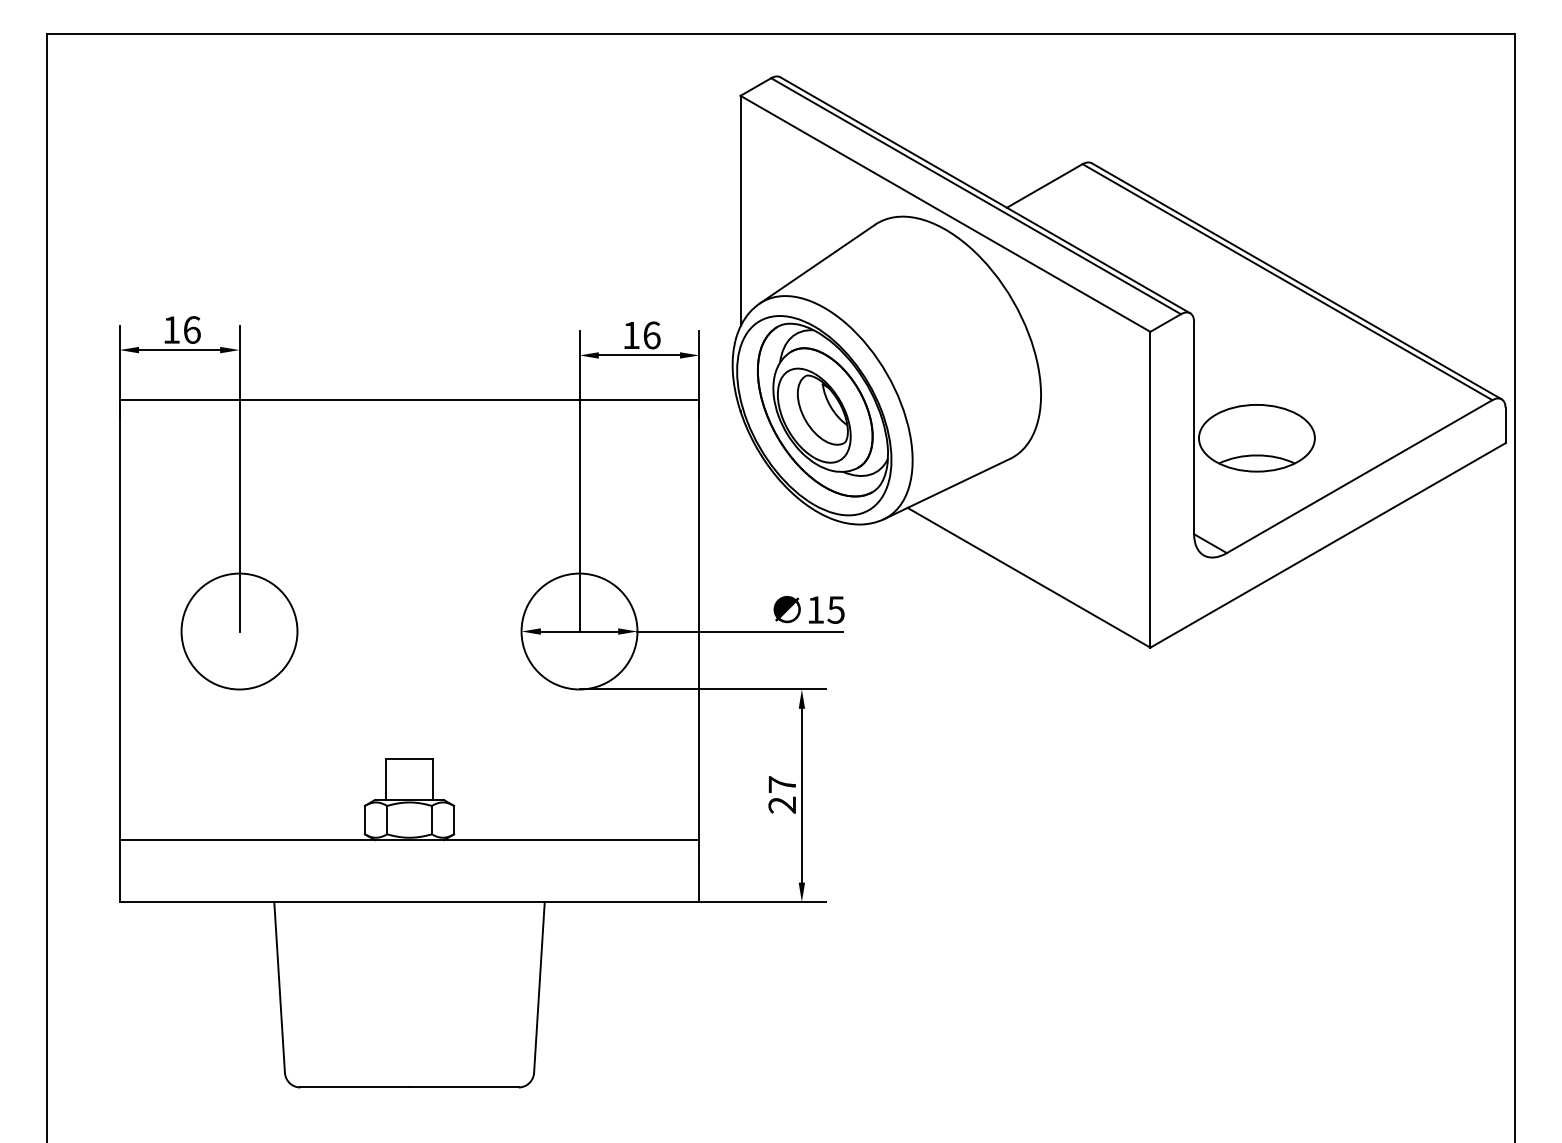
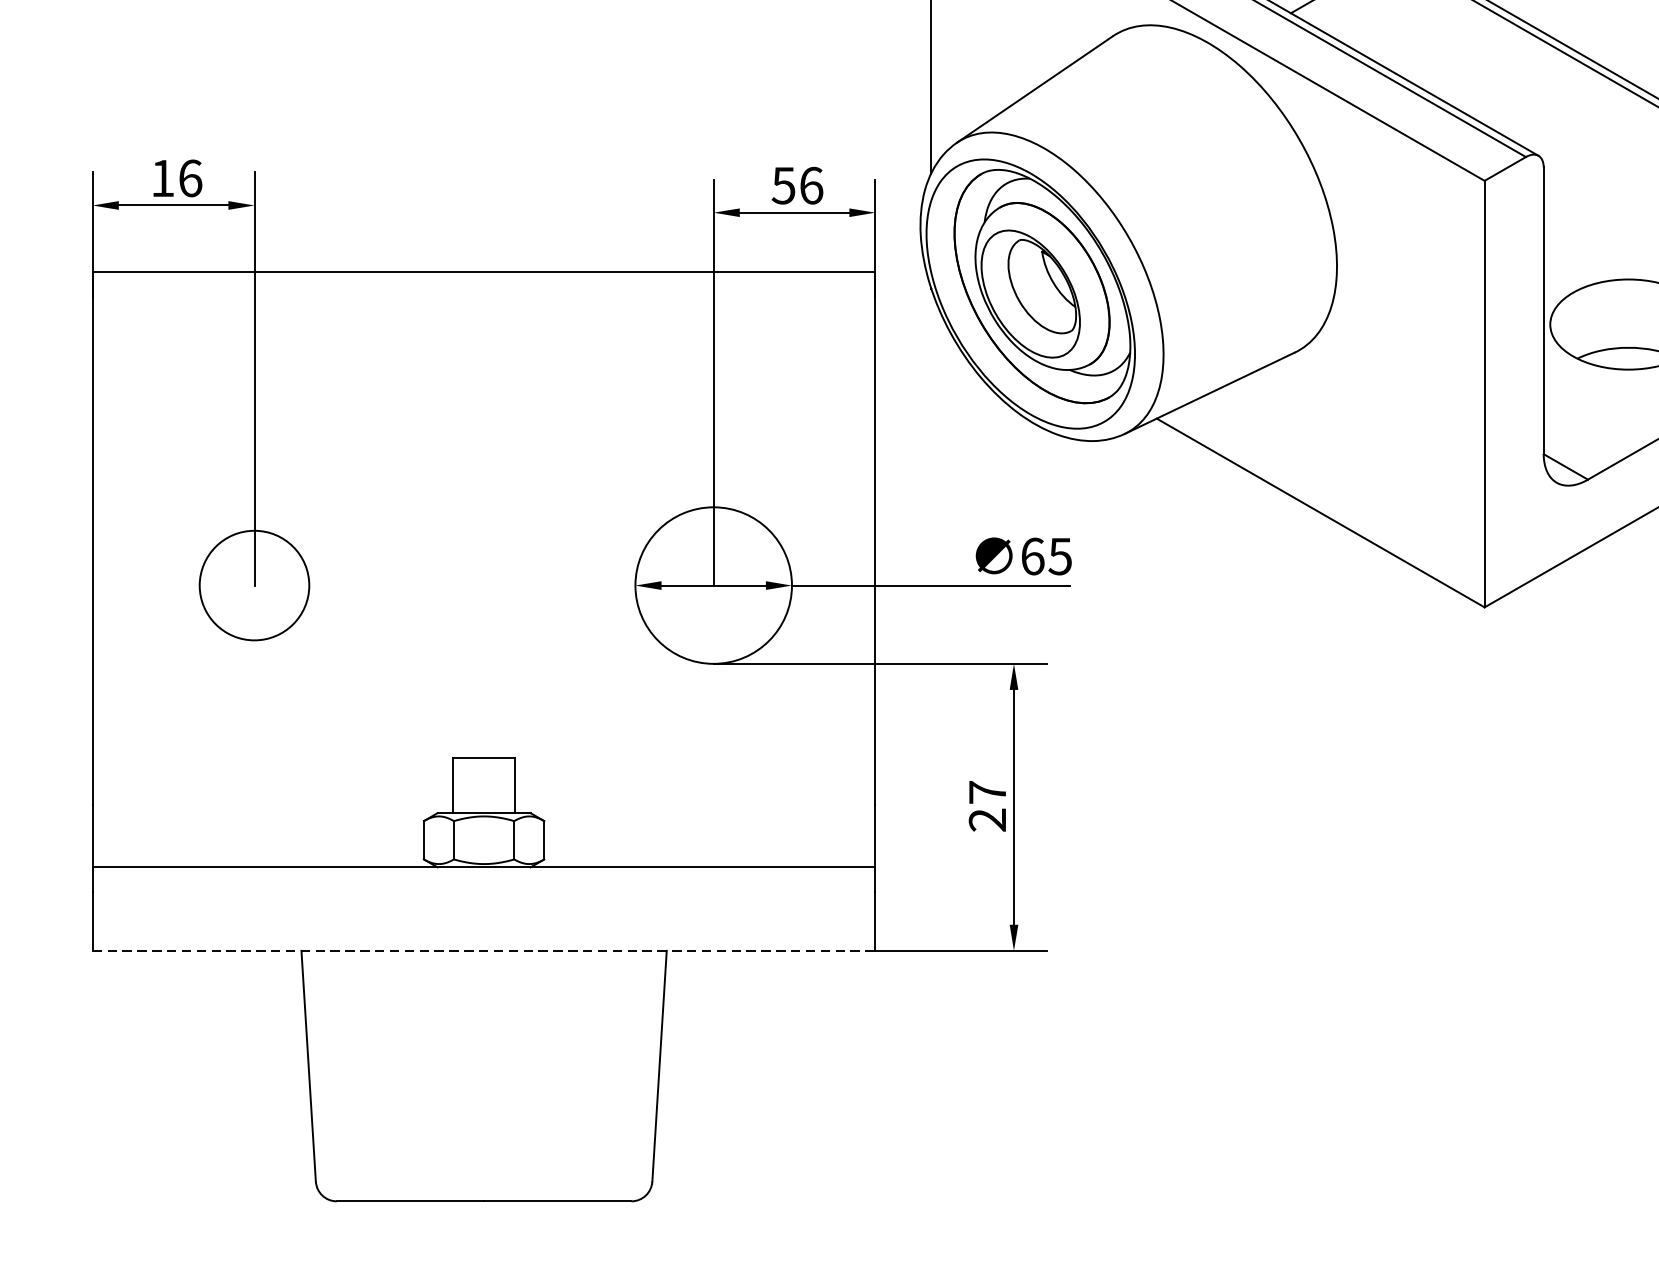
text: (630, 335) -> (782, 185), 16 -> 56
text: (815, 609) -> (1032, 555), 15 -> 65
circle: (239, 631) -> (254, 585), size x0.7
line: (409, 902) -> (484, 951), solid -> dashed

